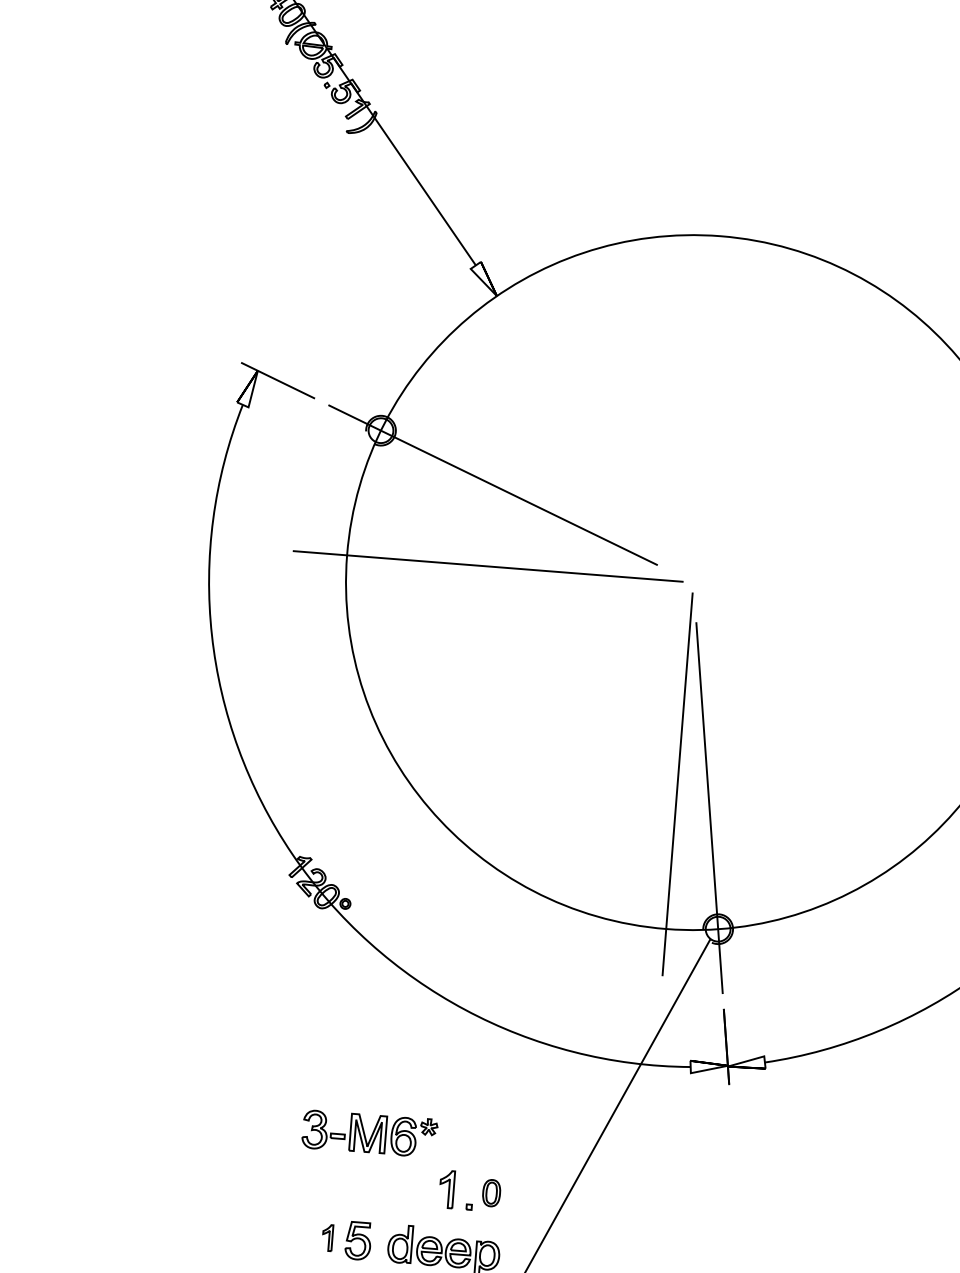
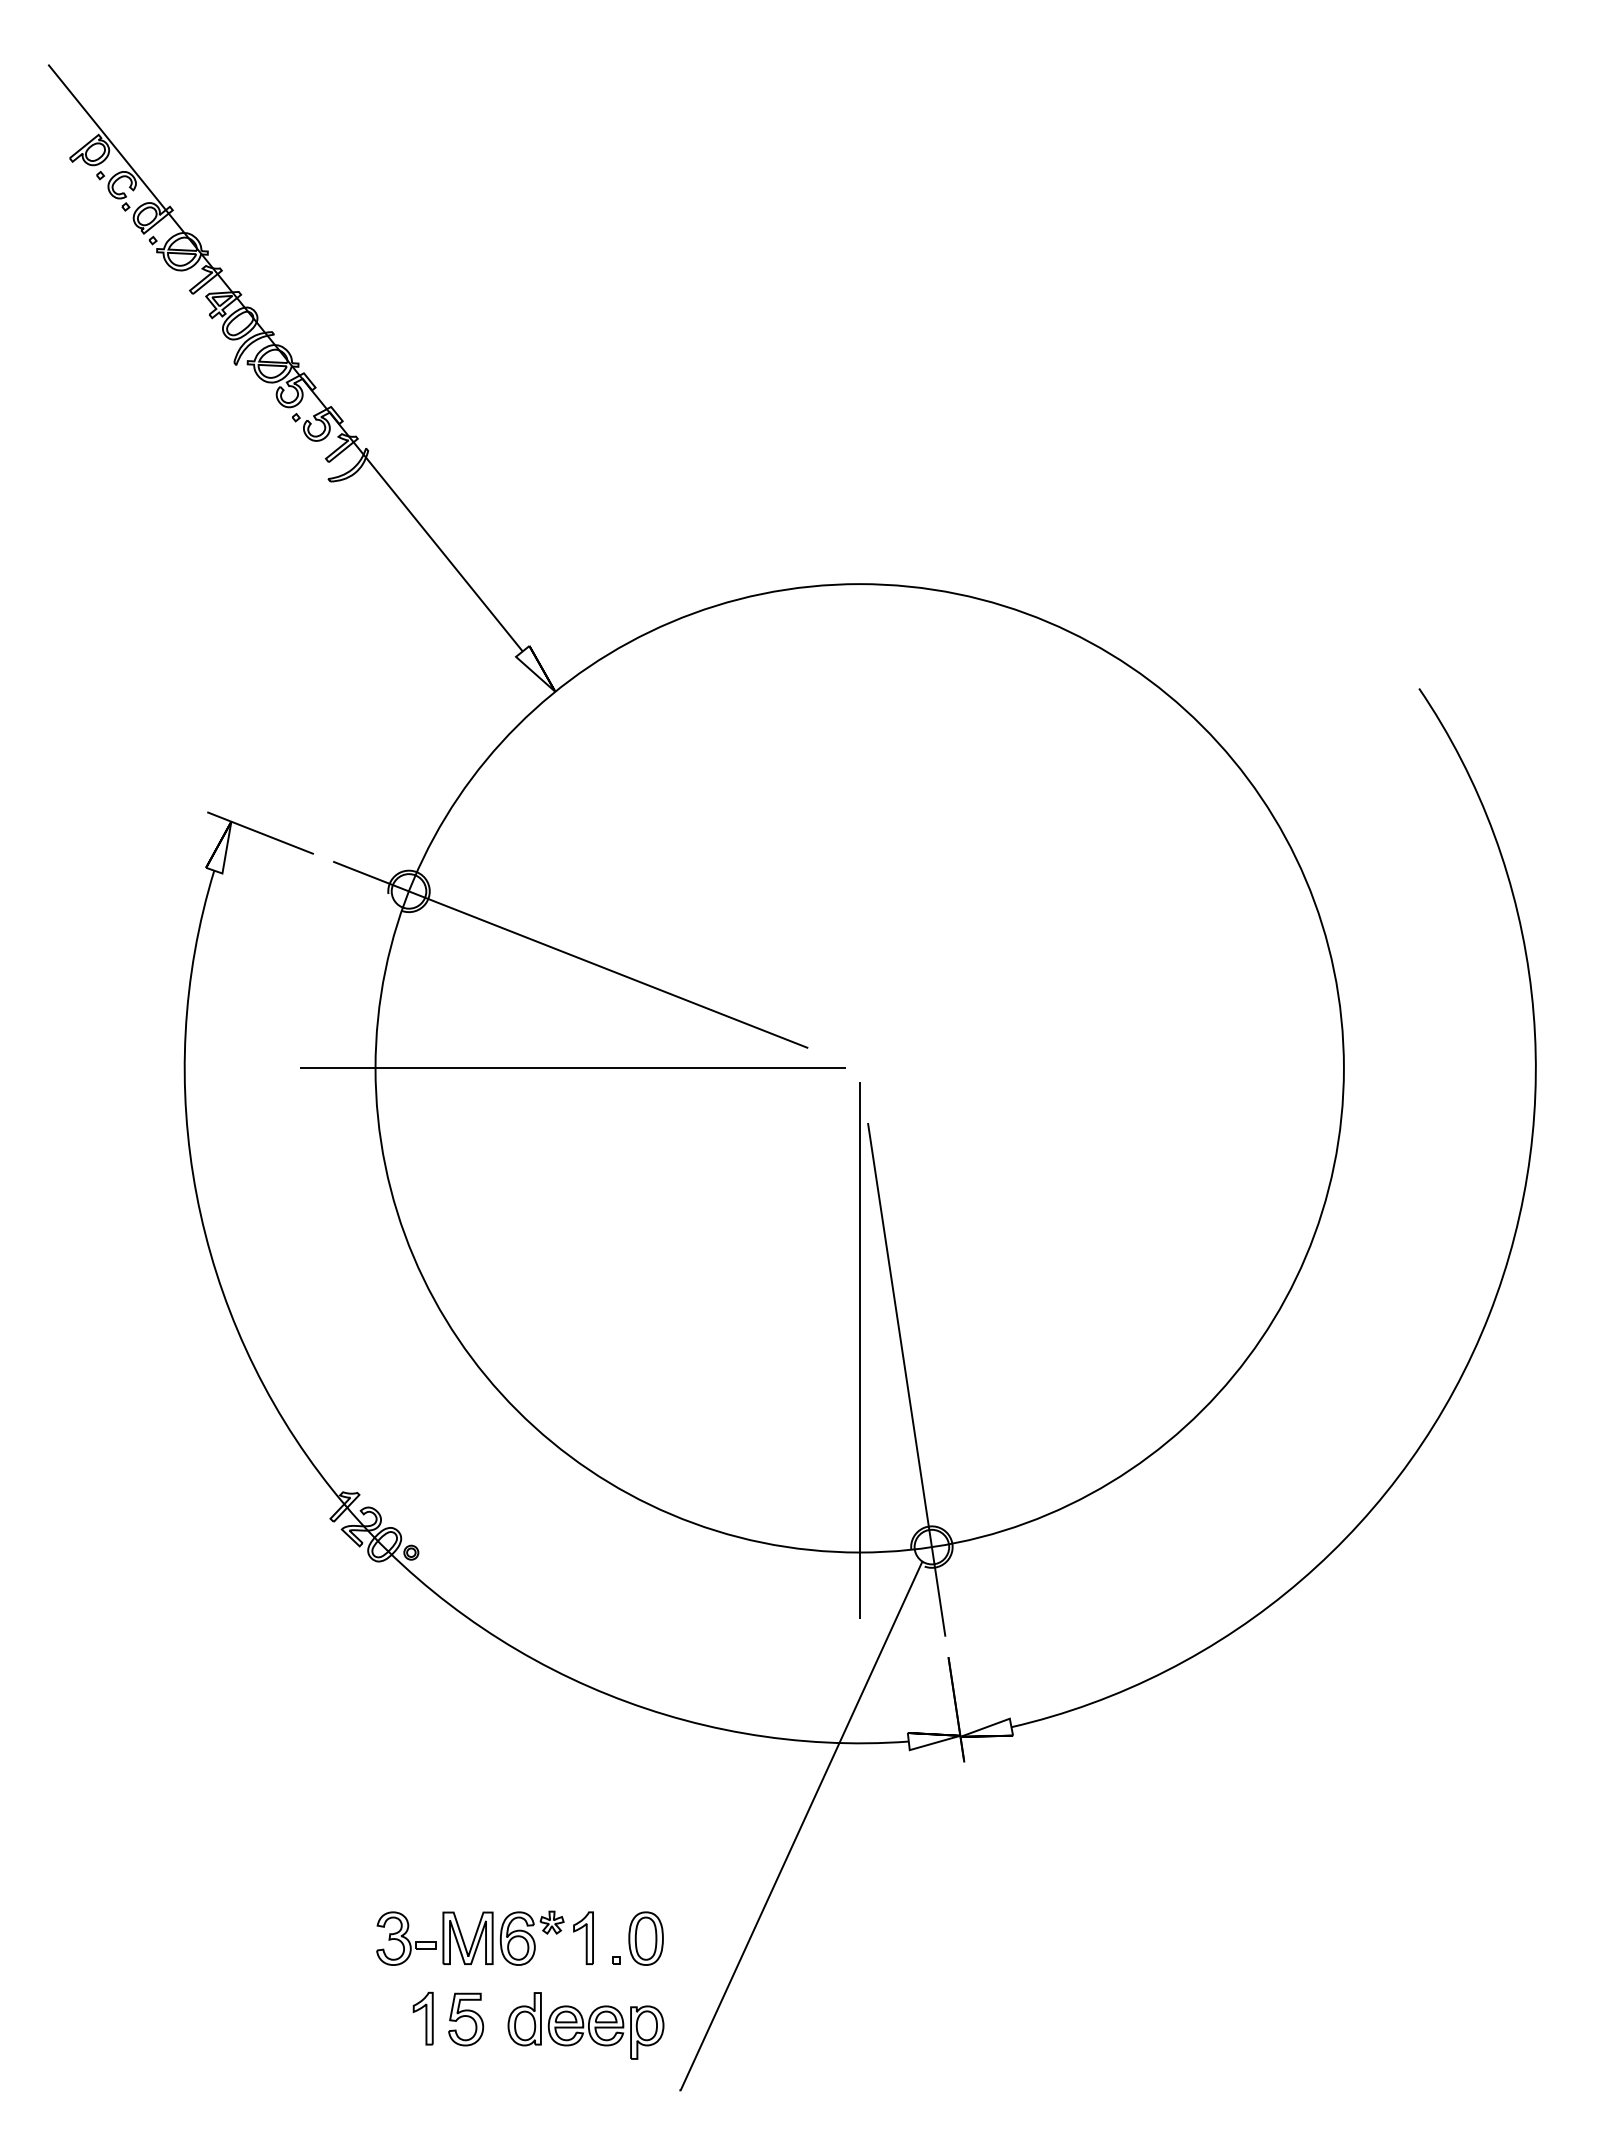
part: (369, 1133) -> (470, 1937), moved
part: (491, 1193) -> (645, 1938), size x1.43
part: (327, 1237) -> (422, 2018), size x1.43

